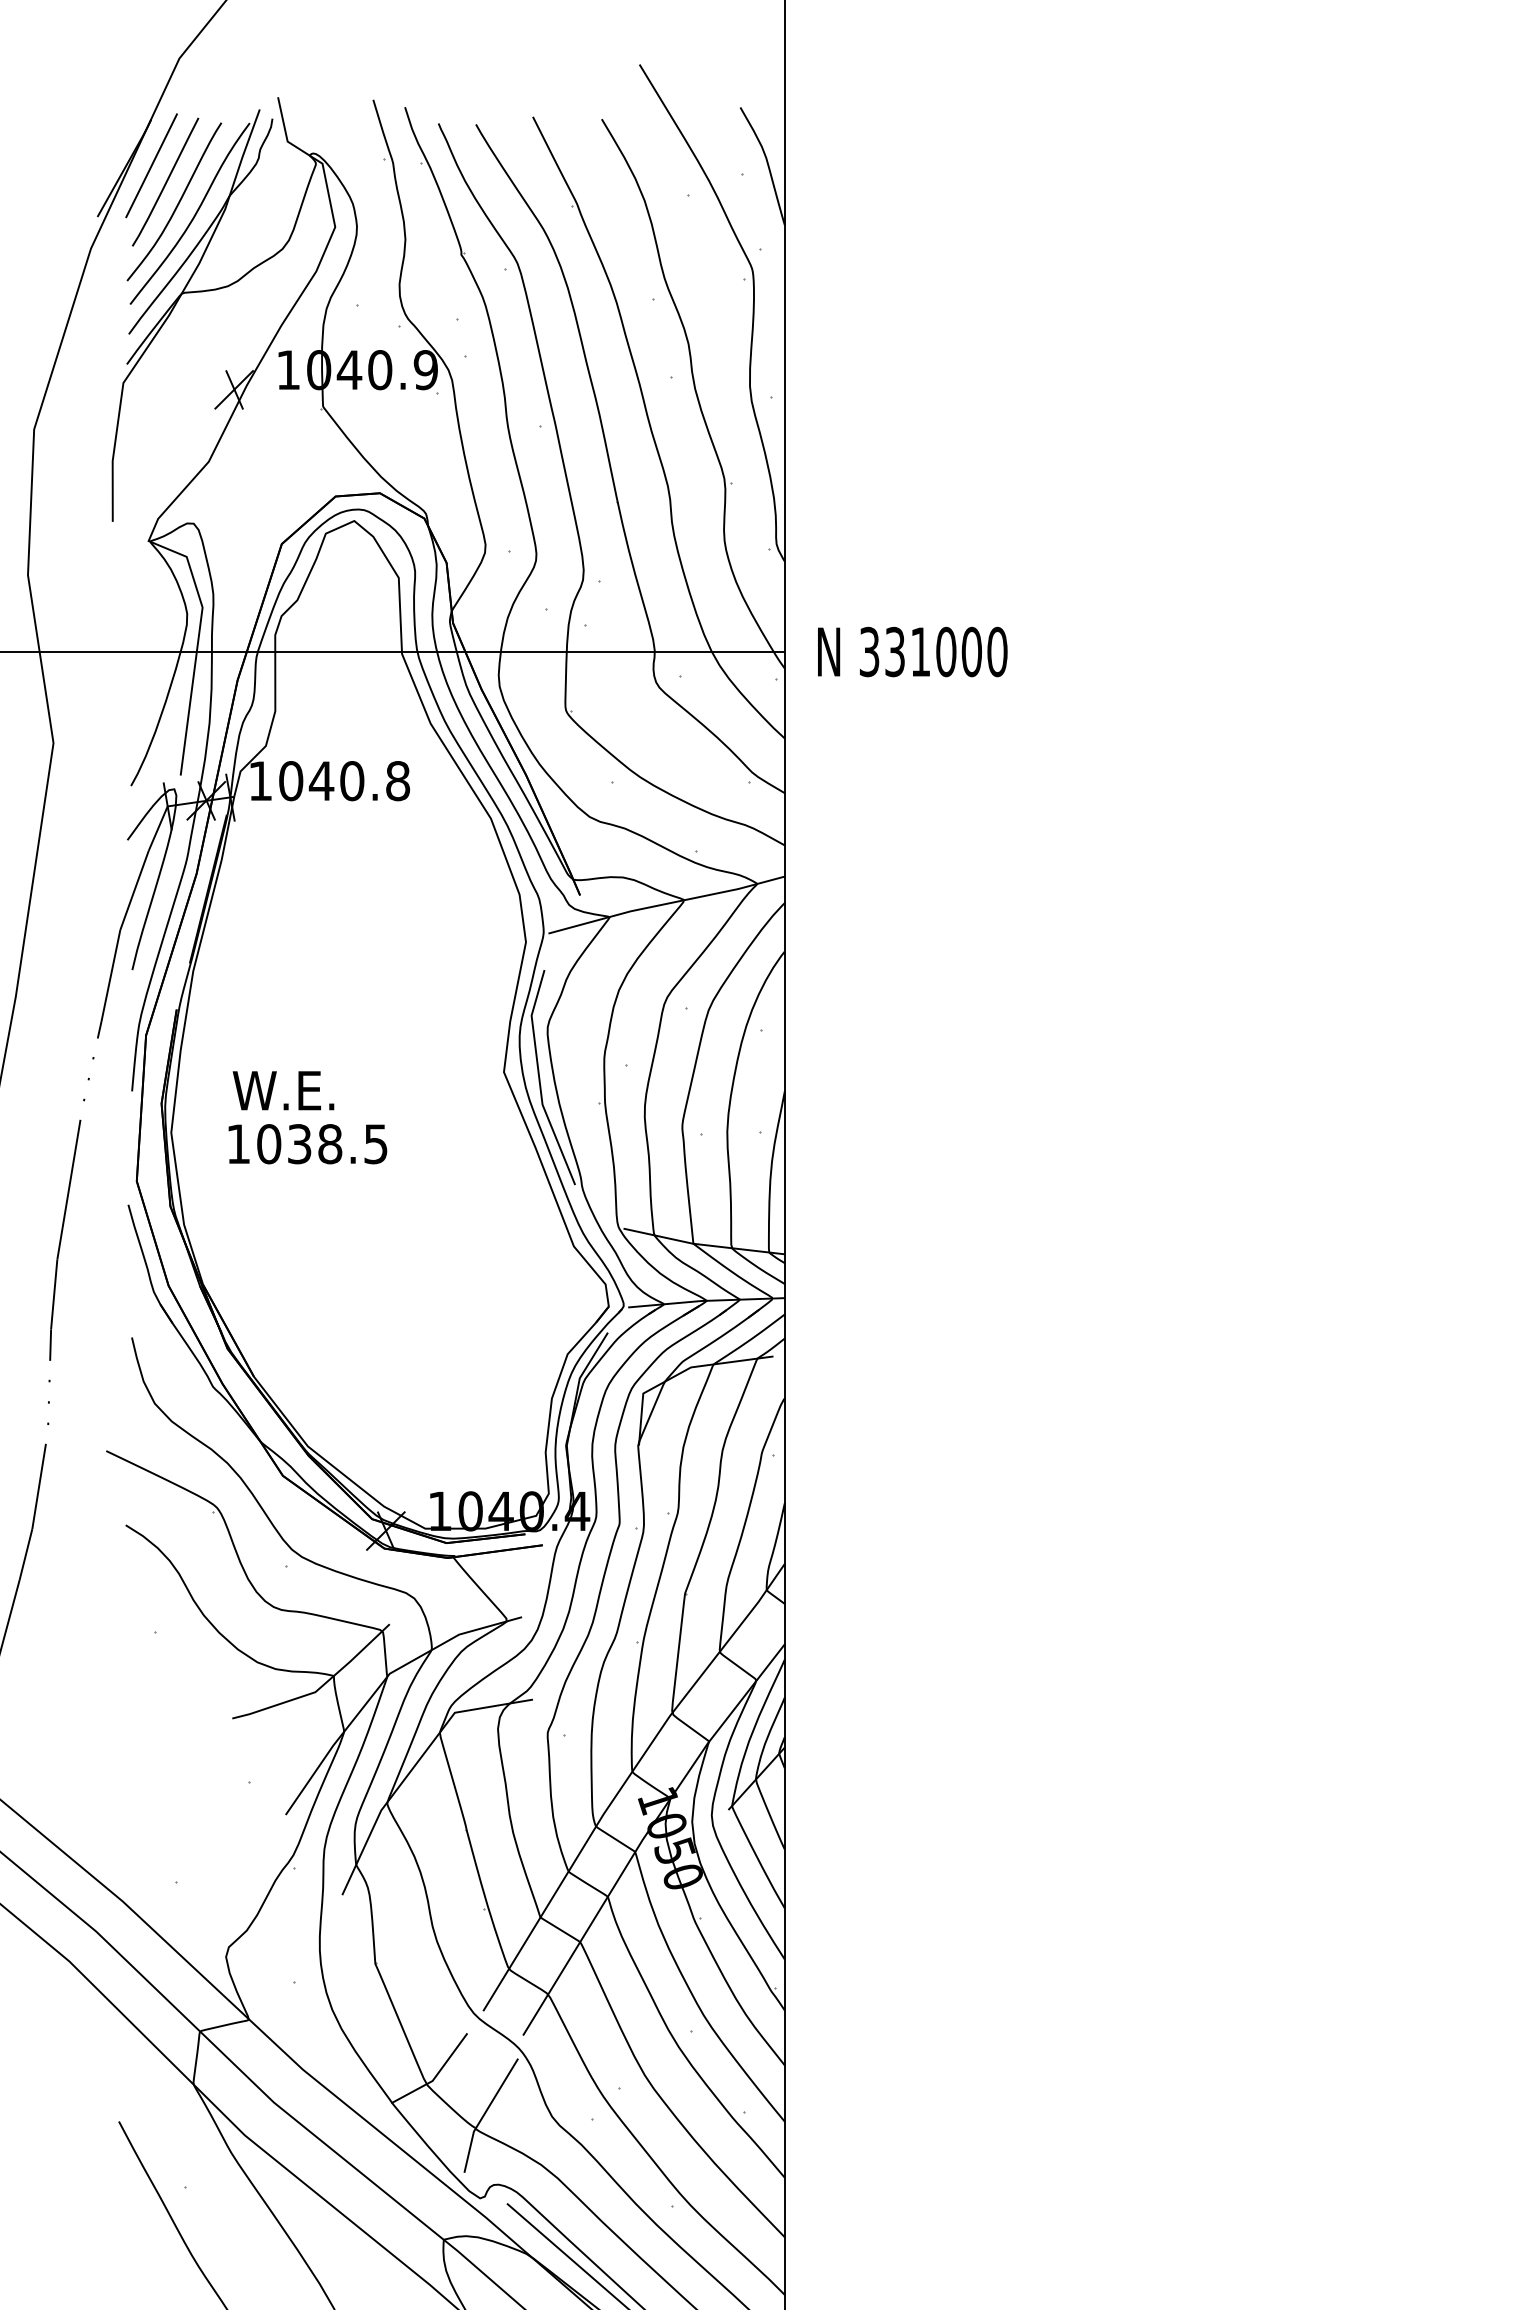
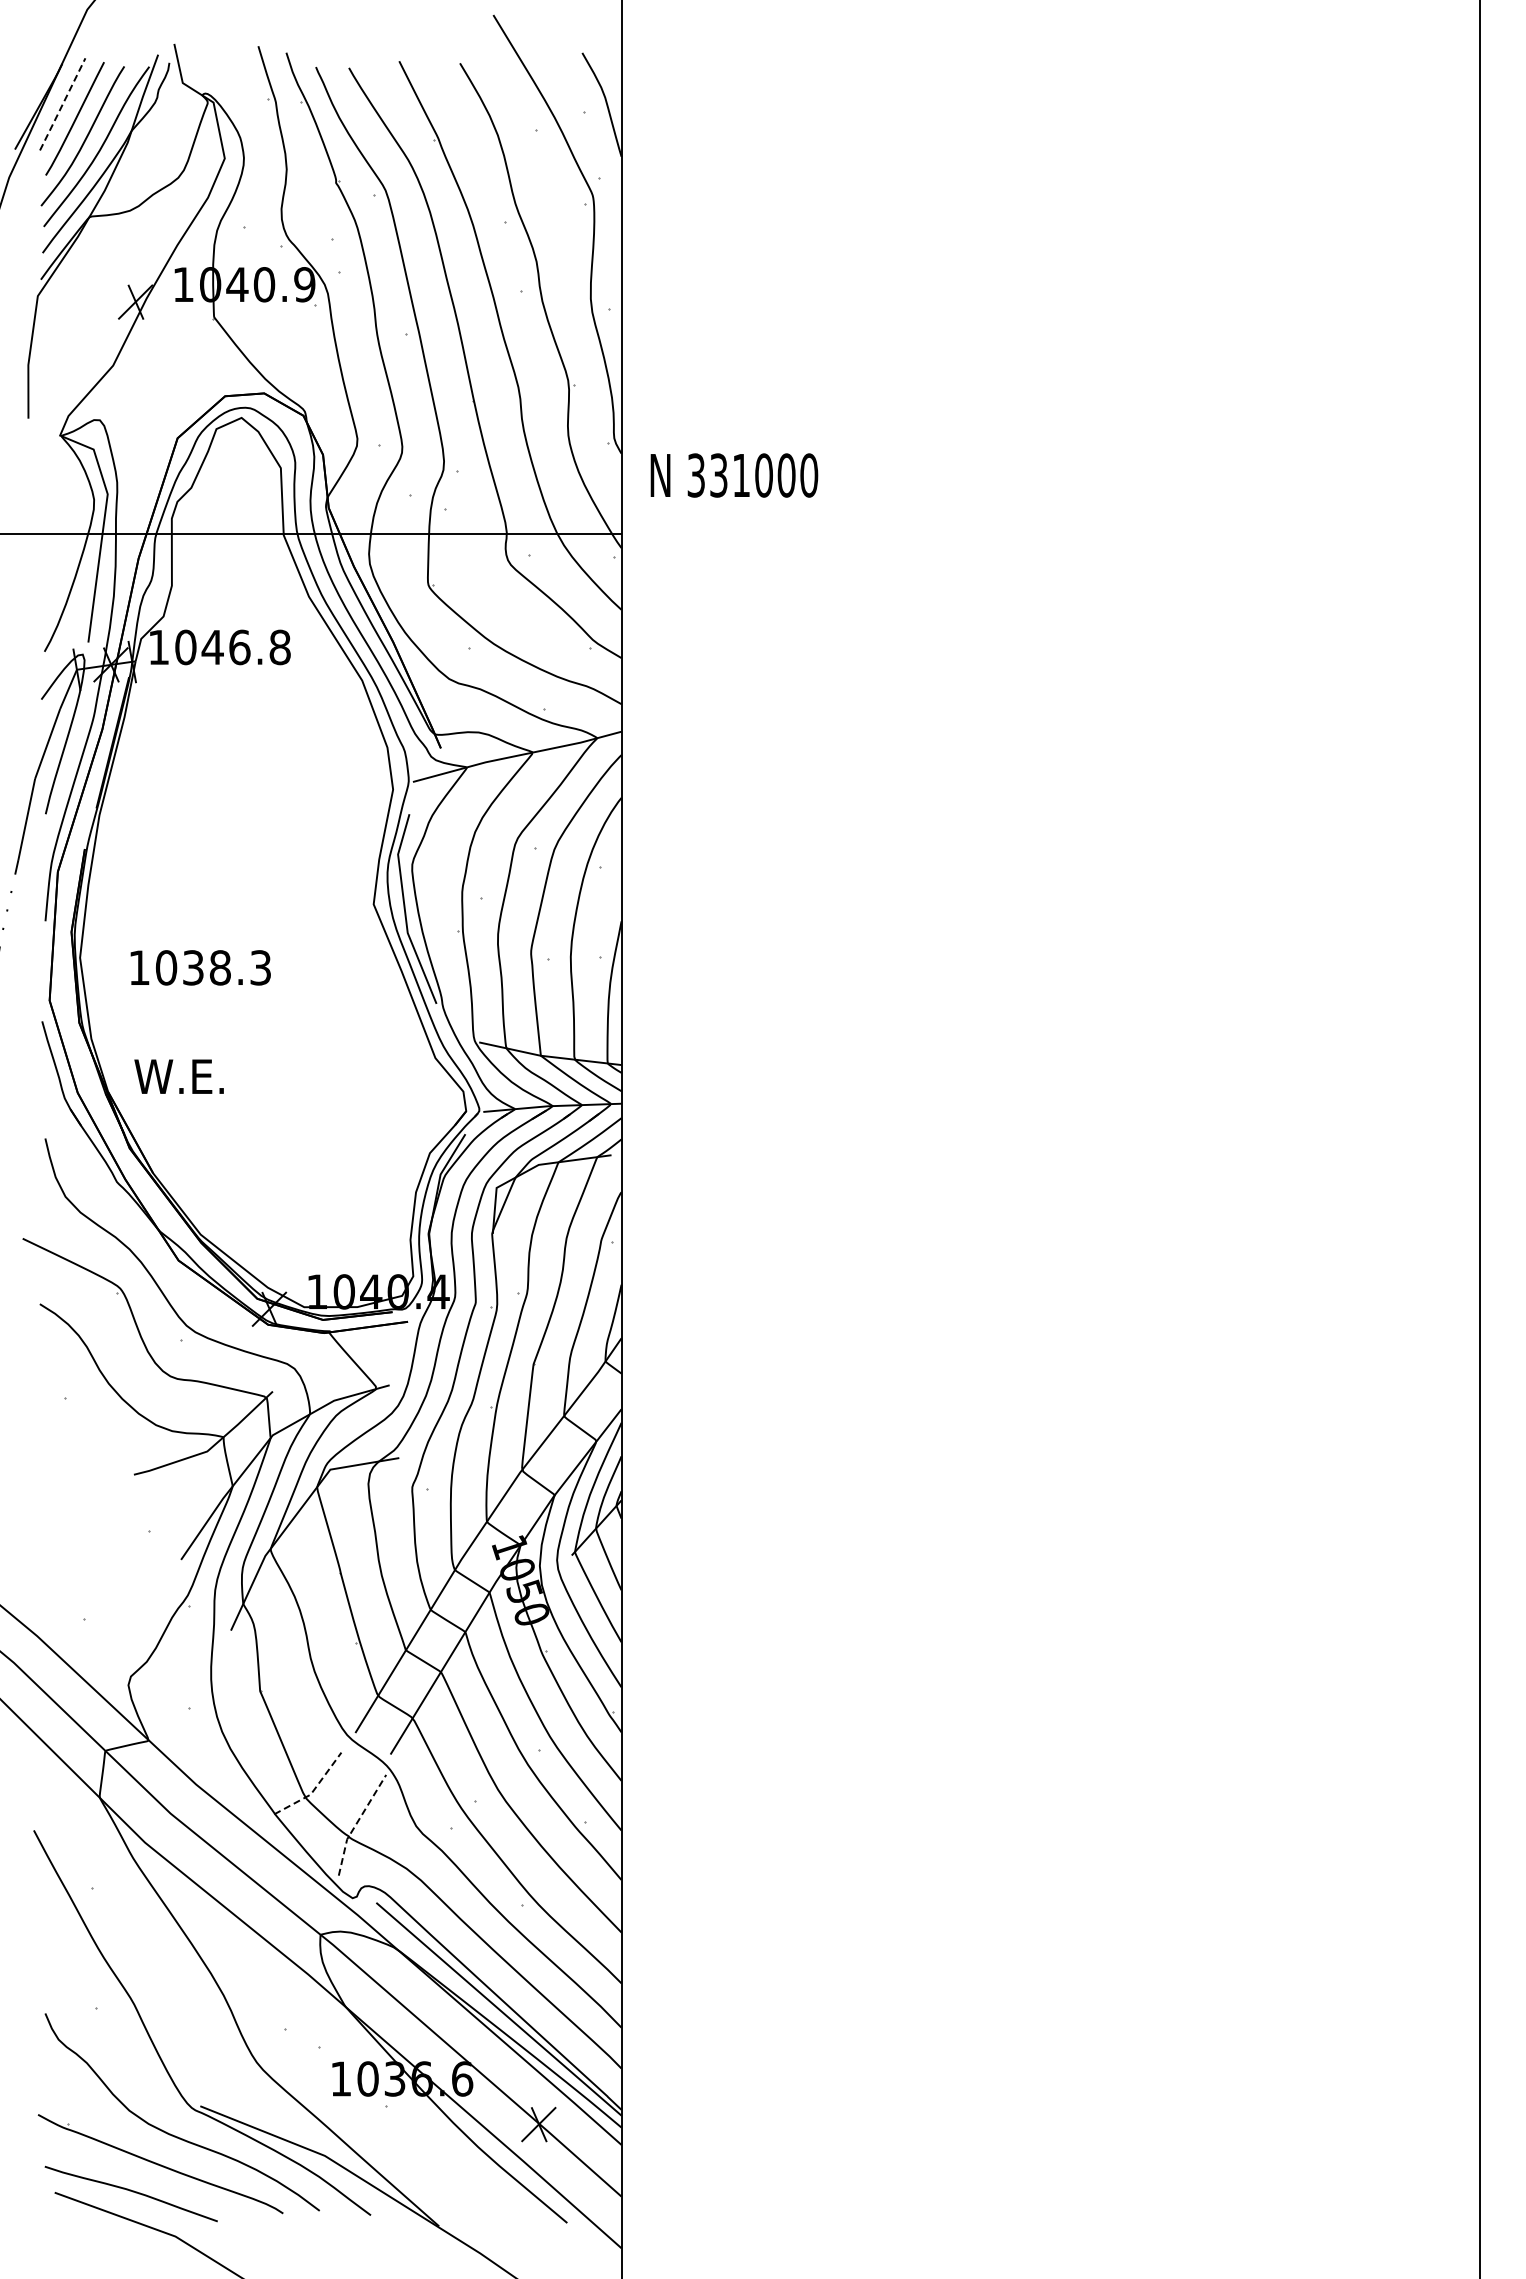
line: (151, 165) -> (62, 104), solid -> dashed
text: (912, 651) -> (734, 475), moved
text: (351, 780) -> (239, 646), 1040.8 -> 1046.8
text: (282, 1090) -> (178, 1076), moved
text: (375, 1143) -> (260, 967), 1038.5 -> 1038.3
line: (435, 2076) -> (313, 1790), solid -> dashed
line: (484, 2113) -> (356, 1823), solid -> dashed

